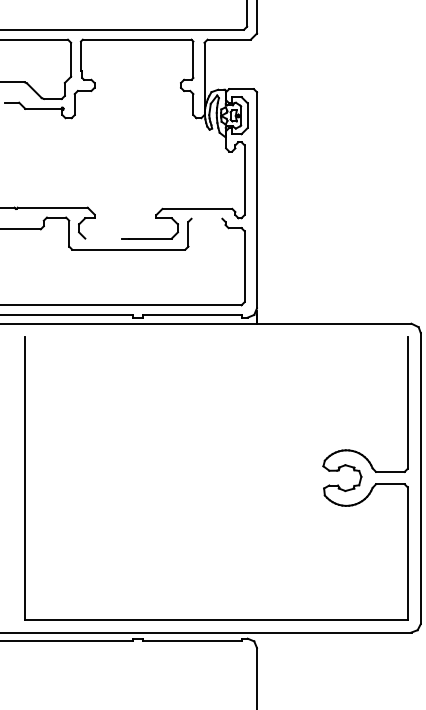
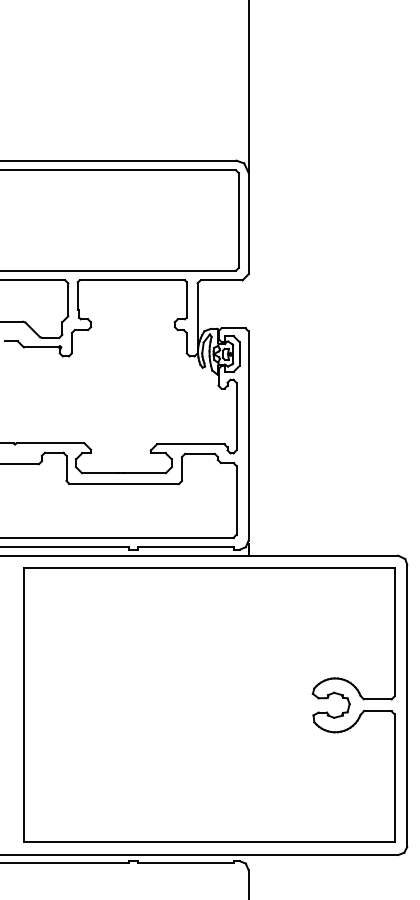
line: (206, 219) -> (199, 454), added
line: (103, 238) -> (99, 473), added
line: (216, 336) -> (209, 568), added

